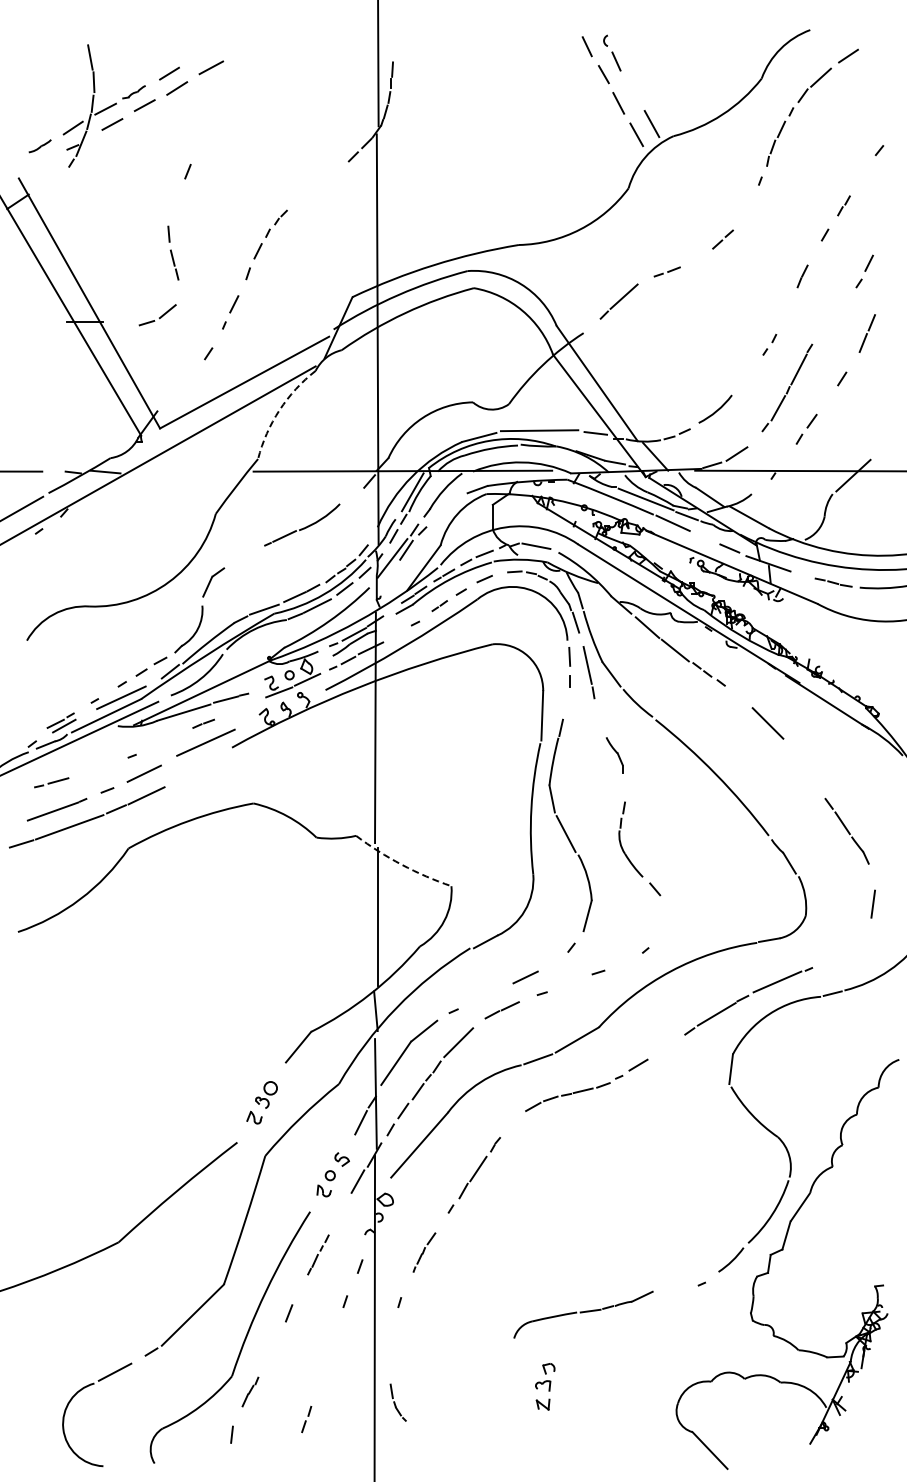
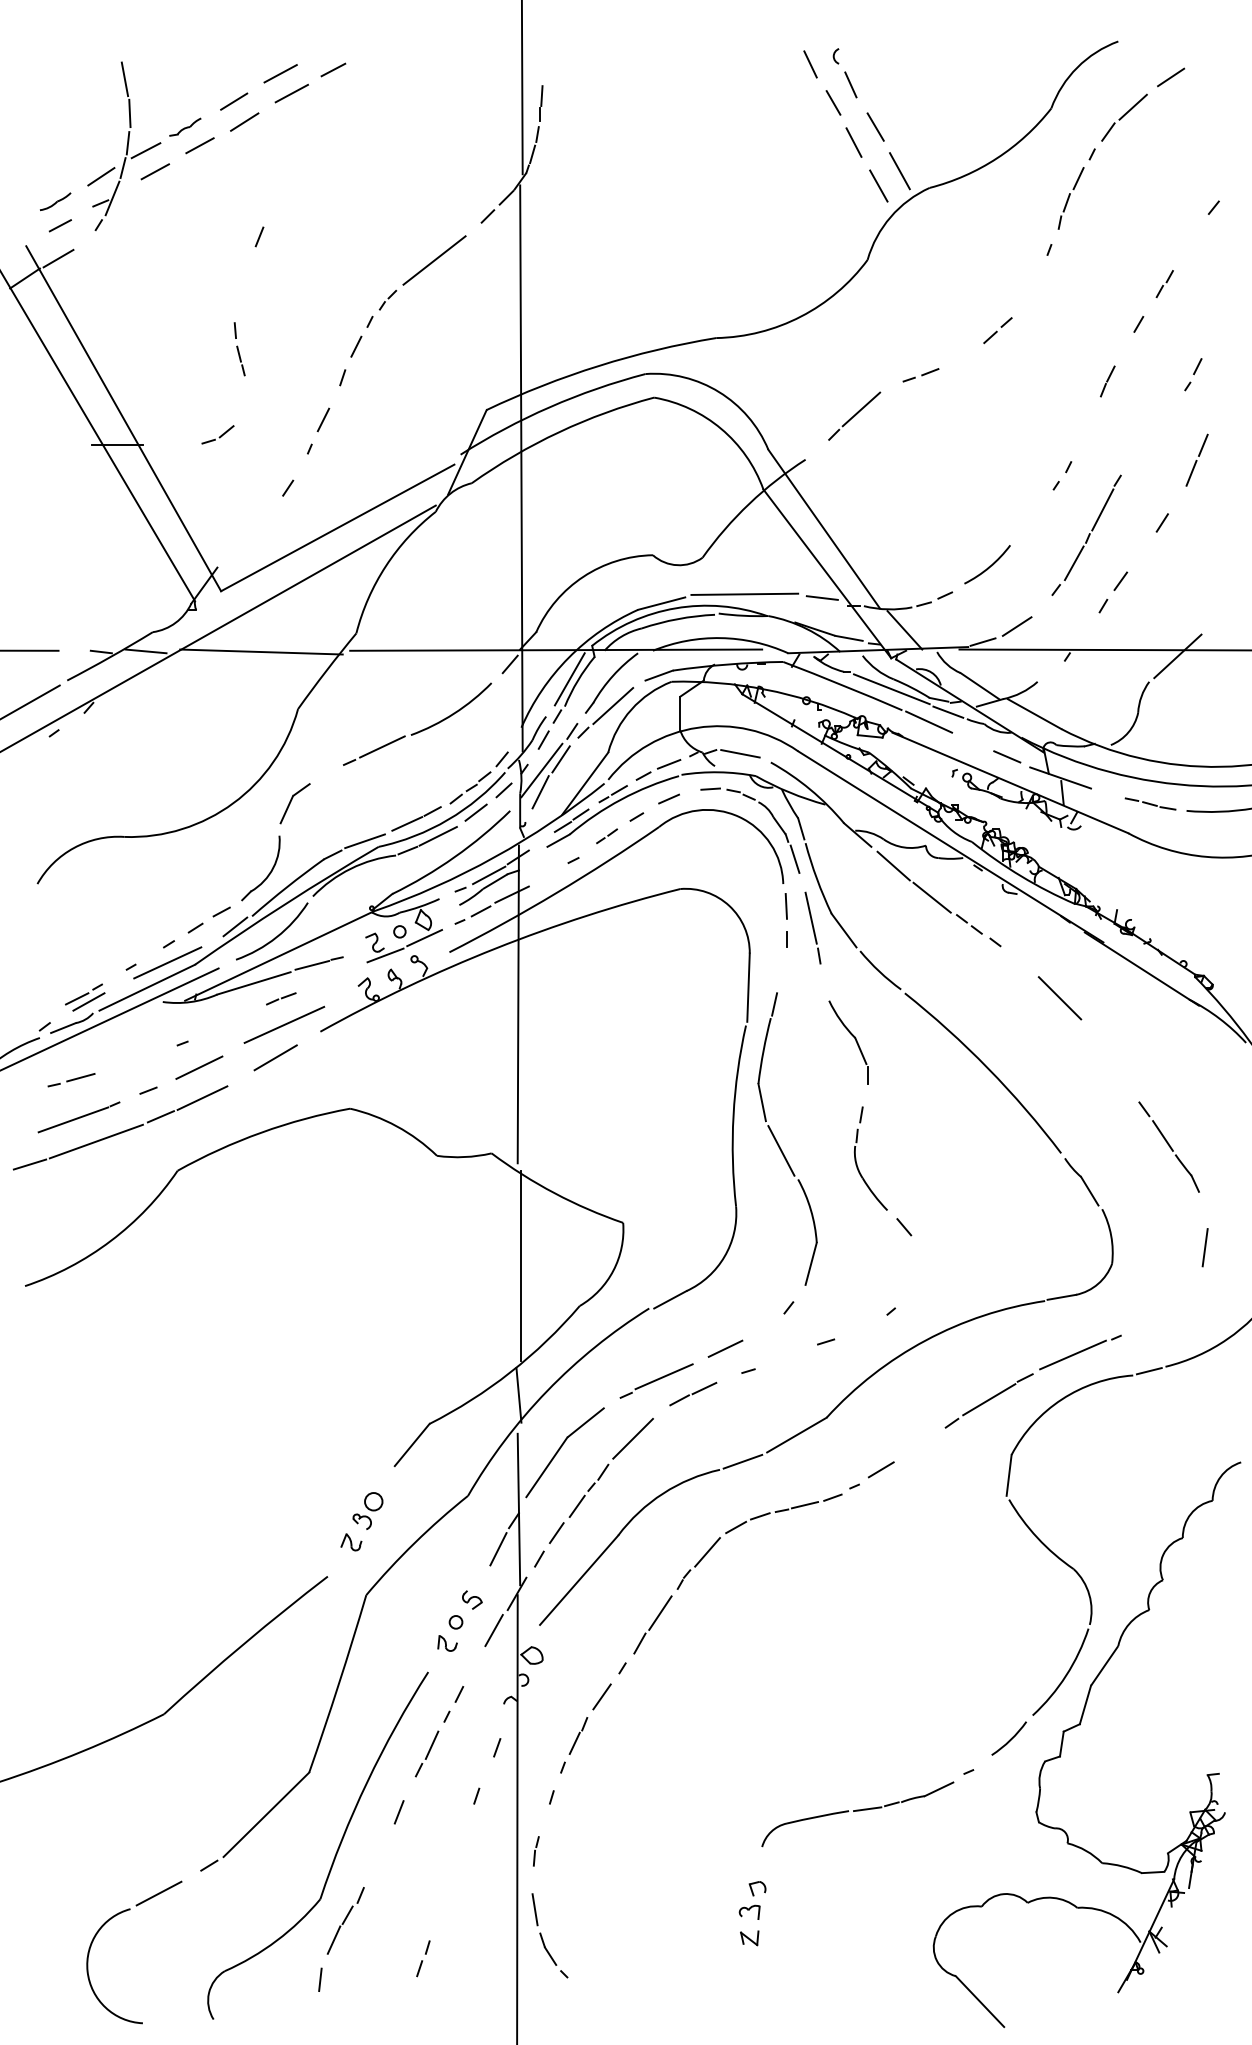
line: (241, 50) -> (333, 69), added
line: (202, 53) -> (279, 73), added
line: (634, 91) -> (875, 126), added
line: (43, 163) -> (60, 225), added
line: (42, 187) -> (58, 258), added
line: (314, 188) -> (434, 260), added
part: (173, 252) -> (239, 348), size x0.71
part: (864, 271) -> (1193, 374), size x0.71
part: (157, 314) -> (217, 433), size x0.62
arc: (279, 410) -> (385, 566), dashed -> solid
line: (189, 472) -> (261, 651), added
line: (443, 511) -> (612, 705), added
part: (302, 524) -> (417, 723), size x1.43
line: (391, 573) -> (540, 791), added
part: (614, 755) -> (848, 1042), size x1.67
line: (199, 766) -> (275, 1057), added
arc: (401, 864) -> (554, 1192), dashed -> solid
line: (480, 997) -> (663, 1376), added
line: (512, 1124) -> (707, 1551), added
part: (424, 1252) -> (585, 1728), size x1.67
part: (318, 1254) -> (439, 1731), size x1.67
part: (583, 1314) -> (857, 1813), moved
line: (388, 1341) -> (536, 1851), added
part: (250, 1391) -> (345, 1920), size x1.67
part: (397, 1402) -> (548, 1935), size x1.67

